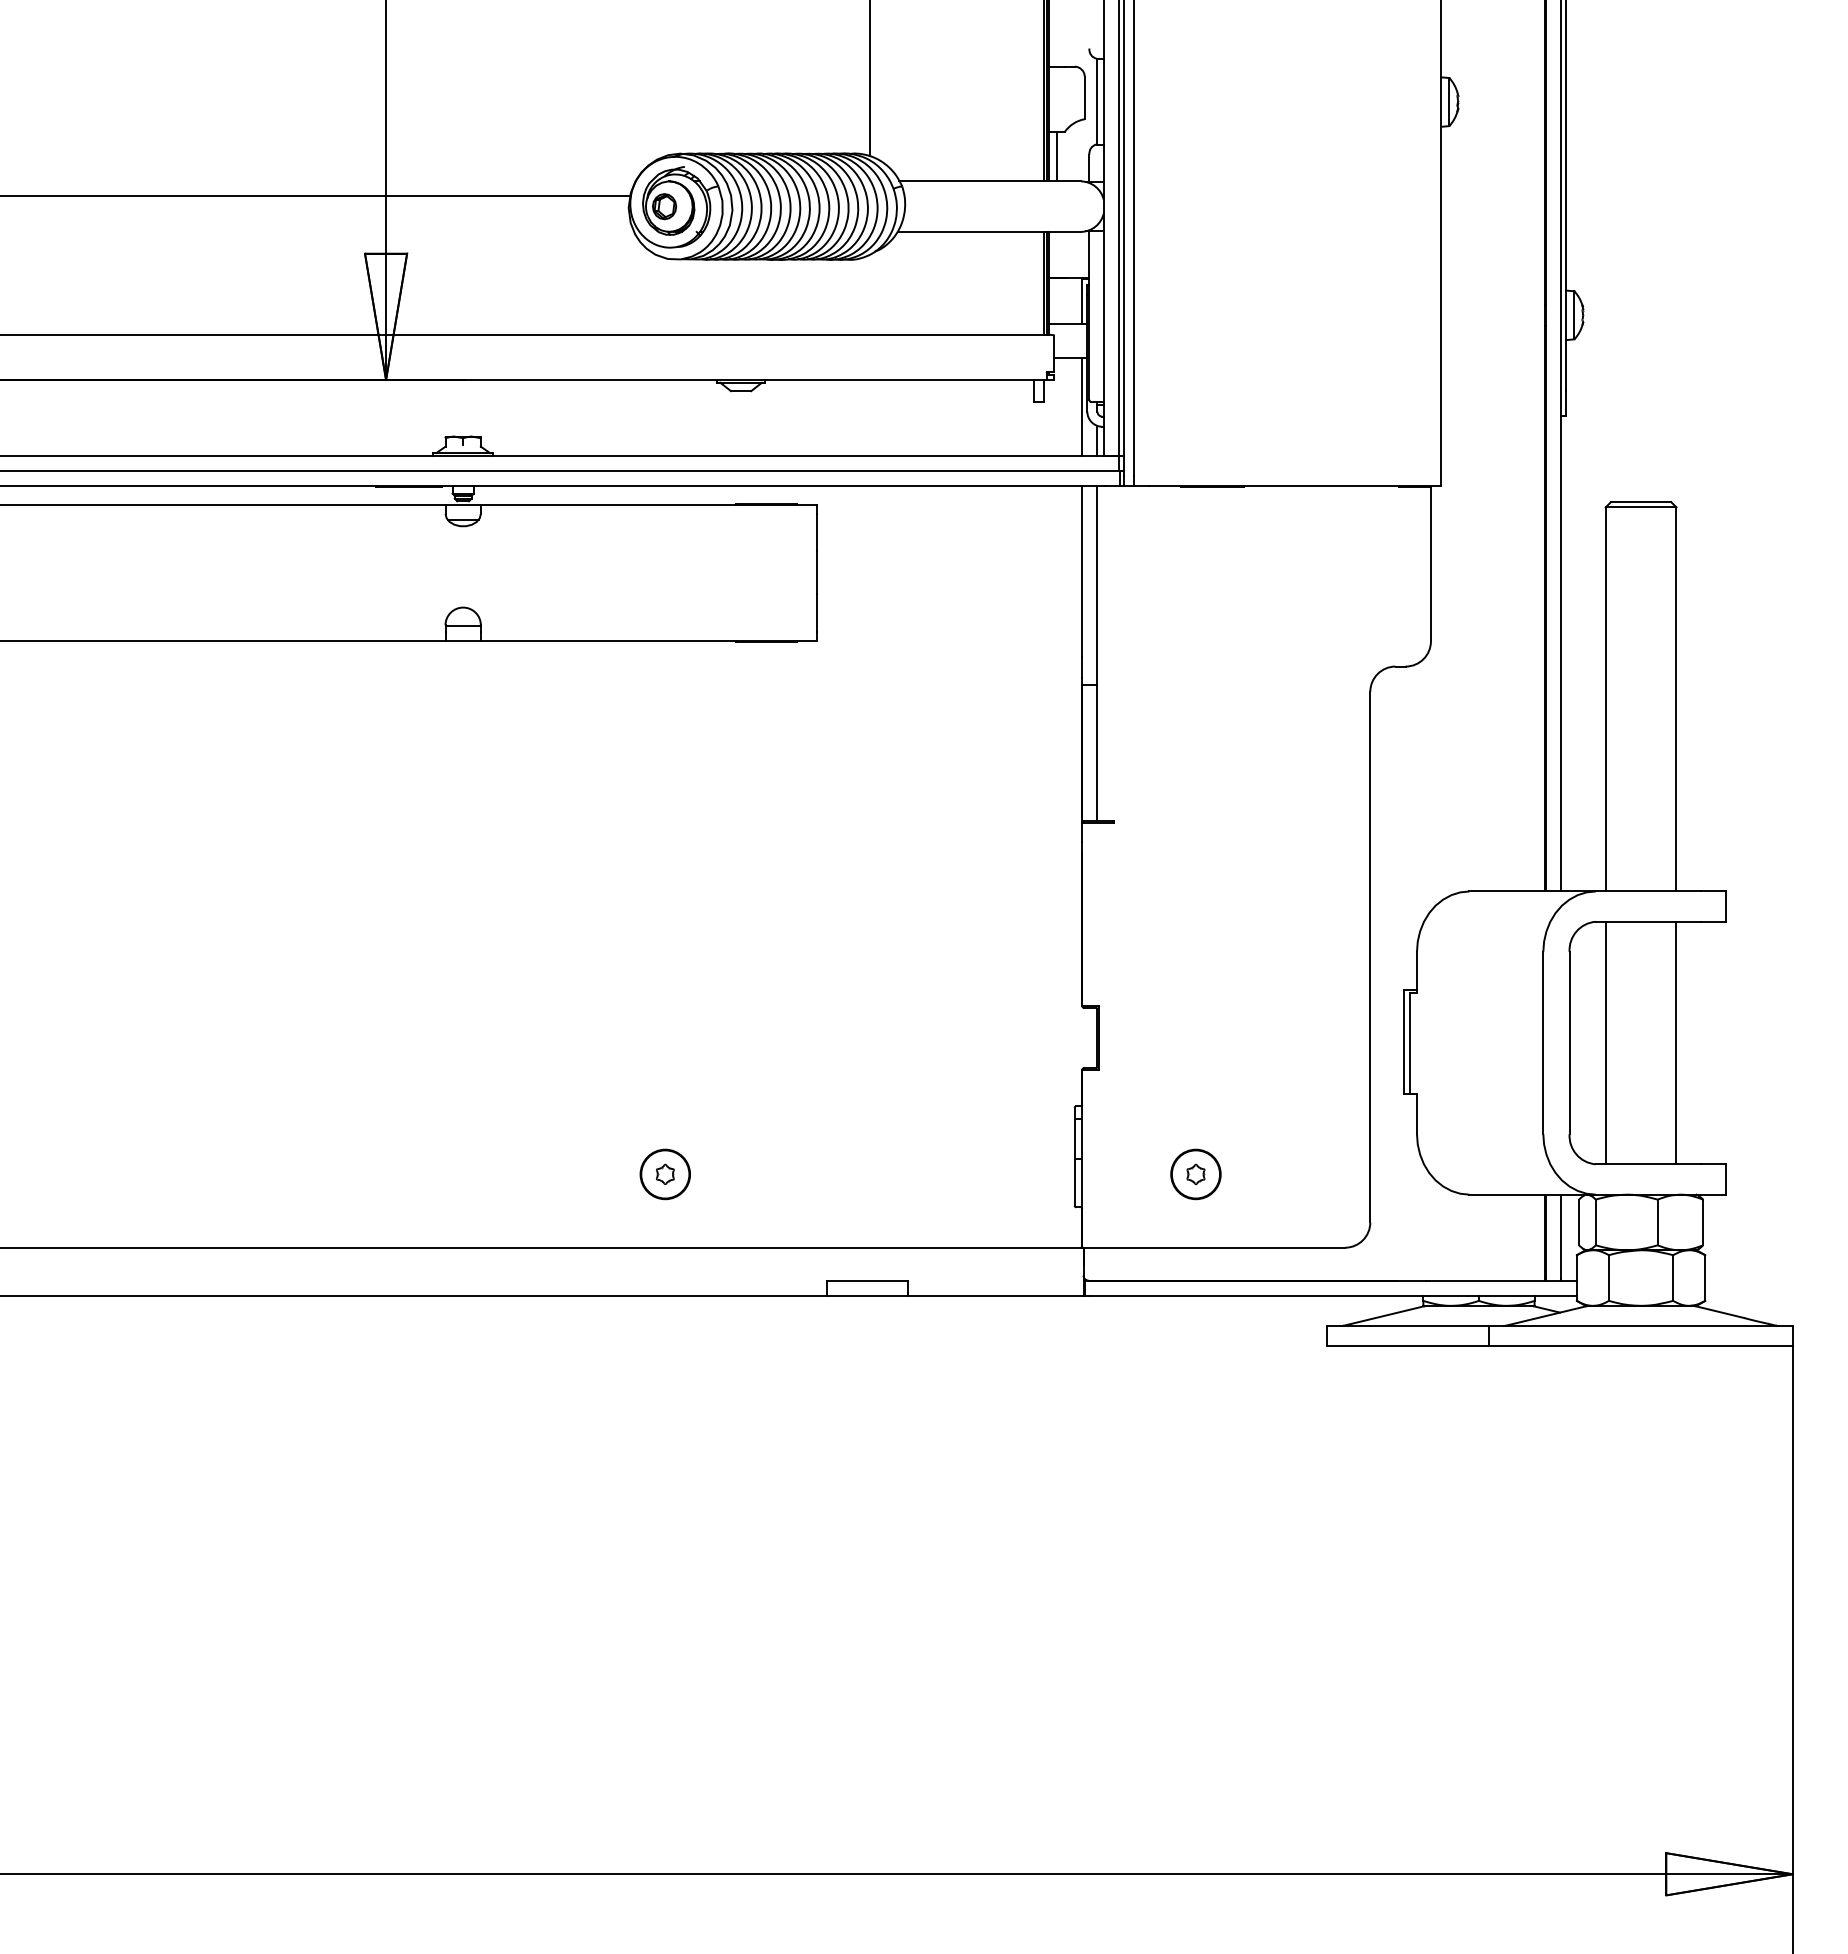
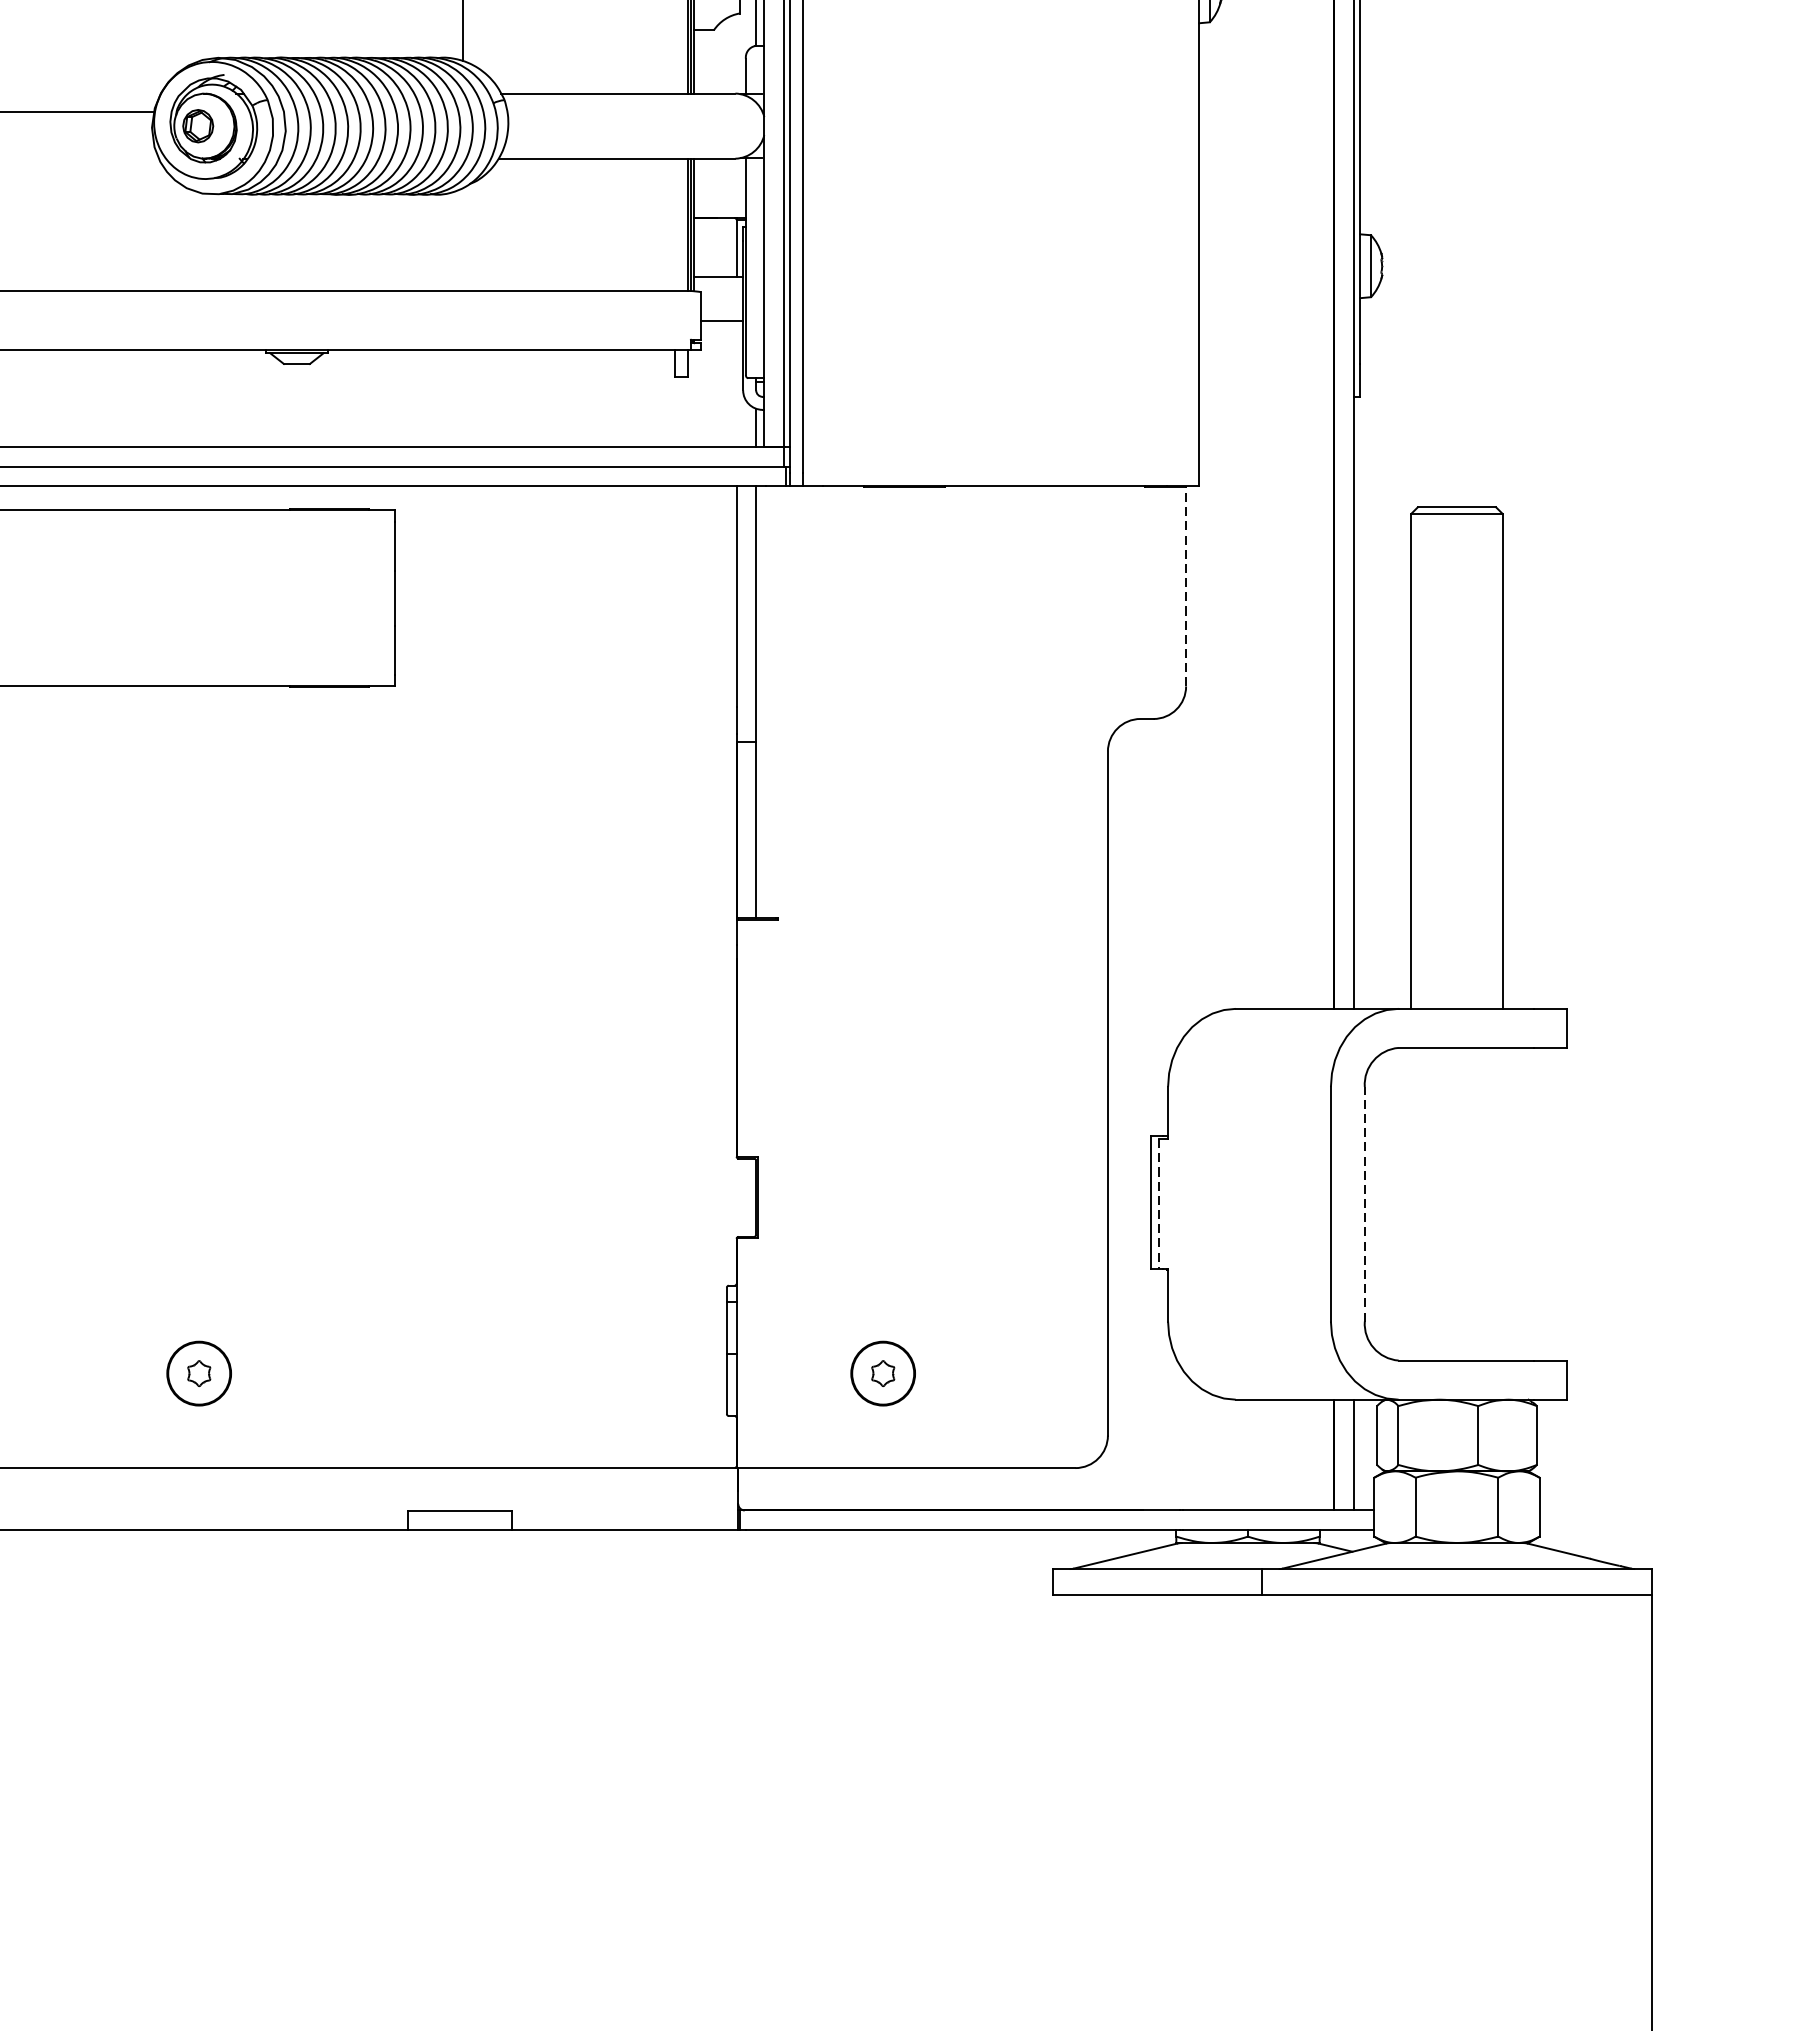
line: (1056, 156) -> (703, 61), removed
line: (1082, 406) -> (736, 383), removed
line: (1430, 563) -> (1185, 586), solid -> dashed
line: (1605, 1042) -> (1411, 1203), removed
line: (1676, 1042) -> (1502, 1203), removed
line: (1409, 1043) -> (1158, 1204), solid -> dashed
line: (1569, 1043) -> (1364, 1204), solid -> dashed

